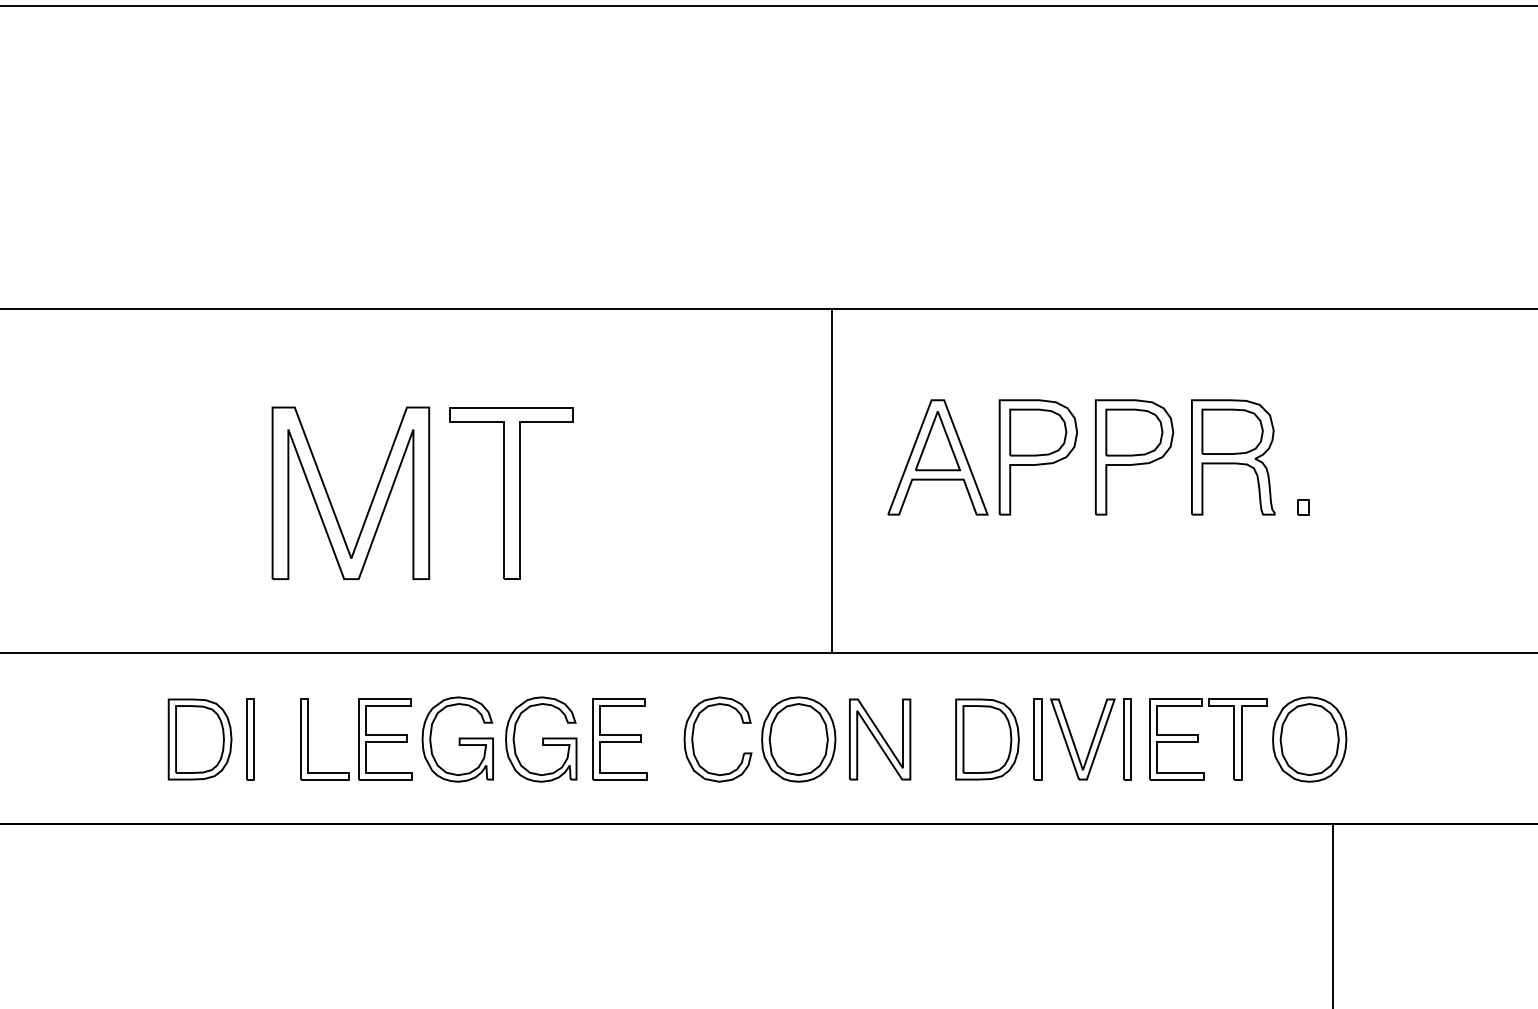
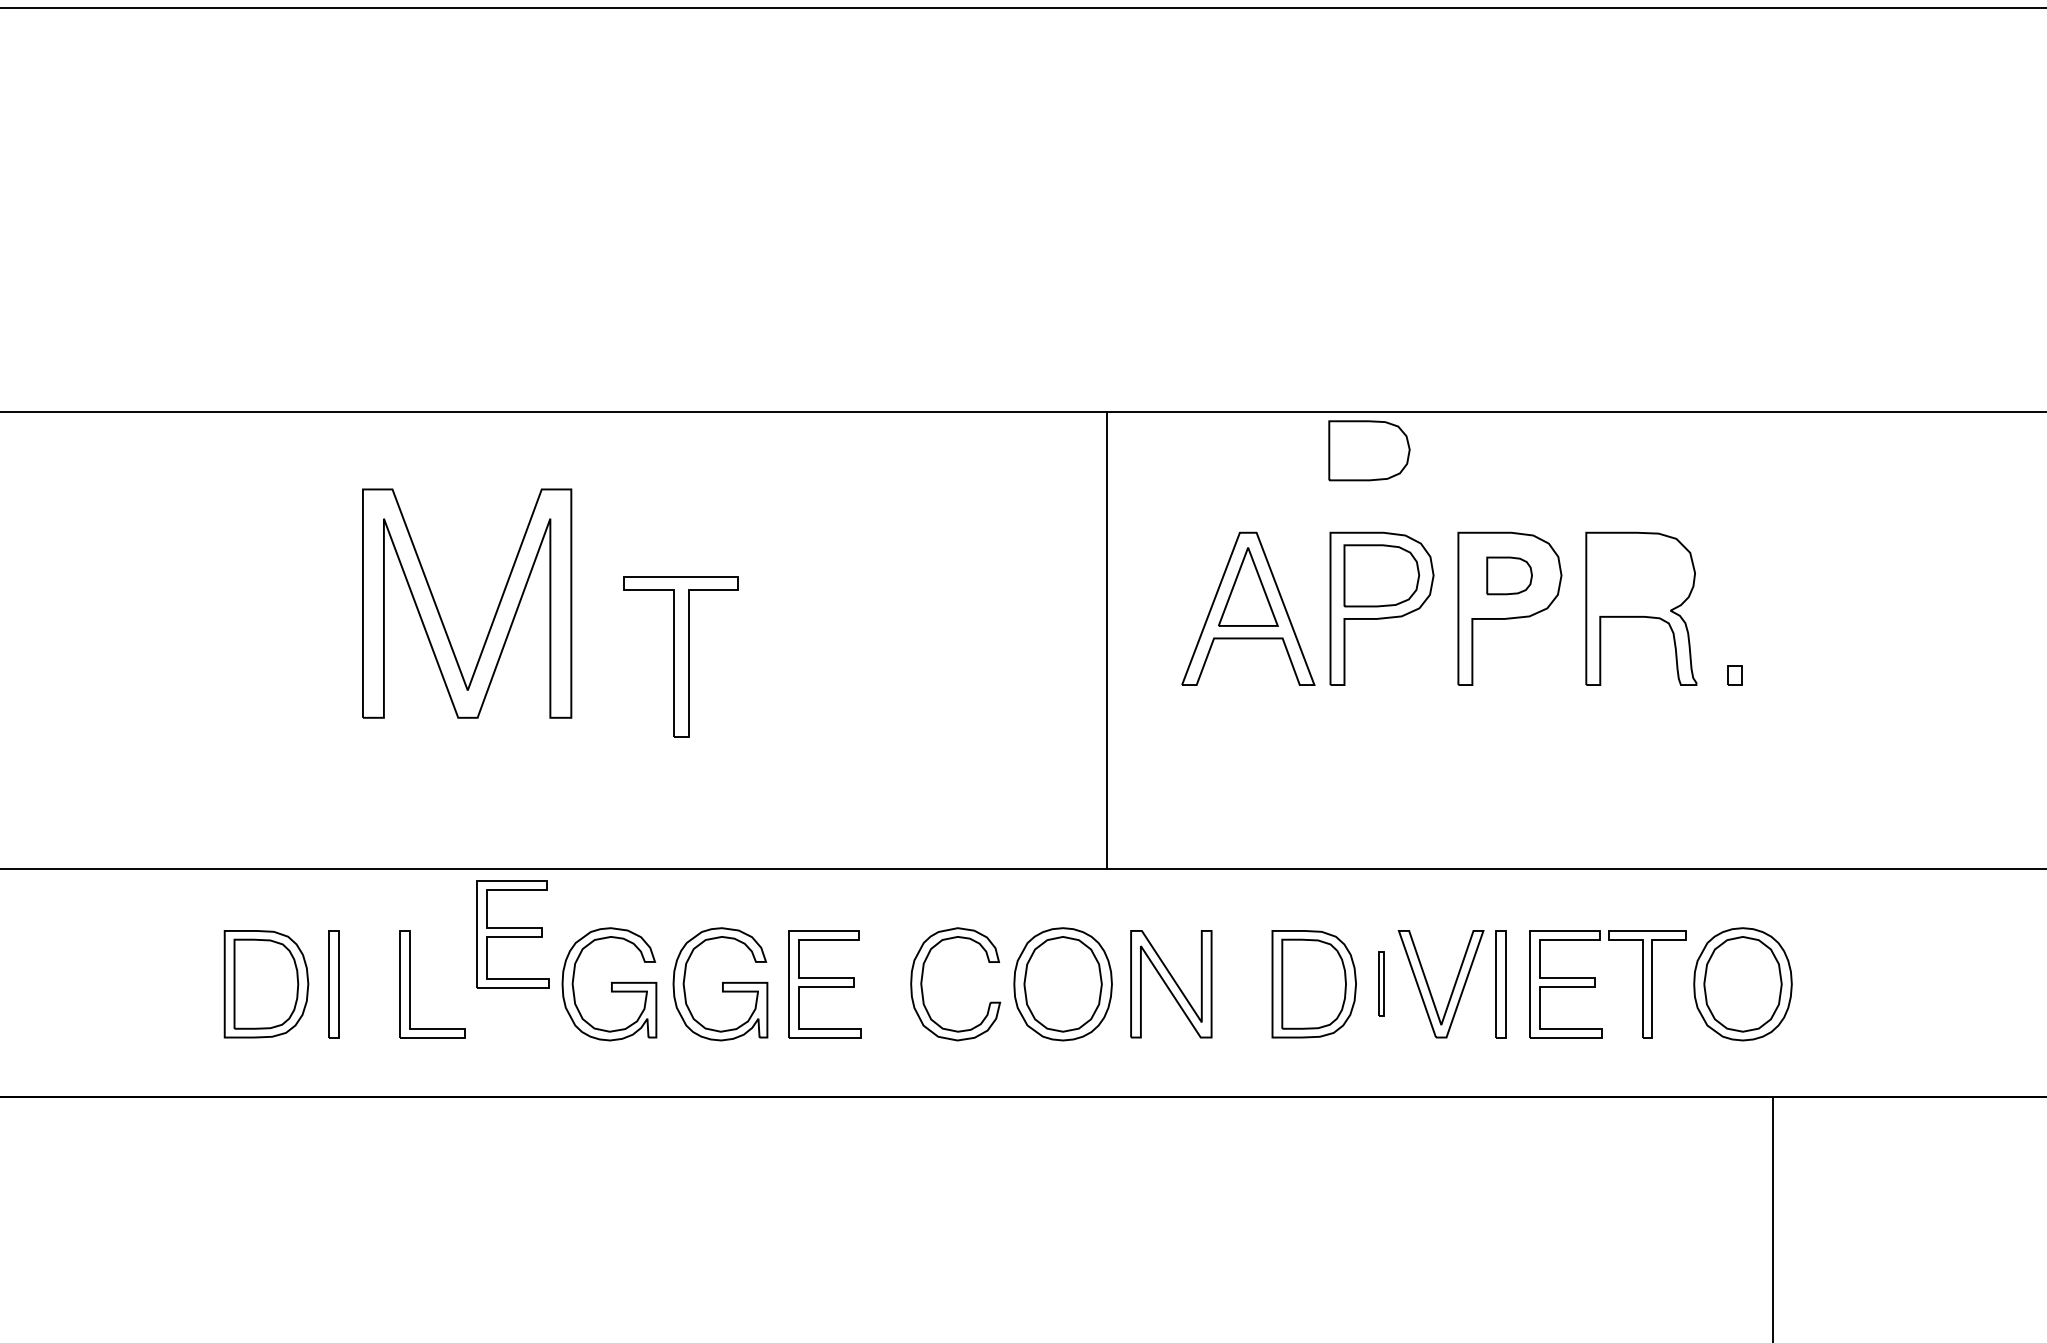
part: (1232, 431) -> (1369, 450), moved
part: (1134, 432) -> (1509, 575), size x0.6
part: (511, 493) -> (681, 656), size x0.7
part: (330, 499) -> (439, 611), moved
part: (384, 739) -> (512, 934), moved
part: (1038, 739) -> (1381, 984), size x0.6

